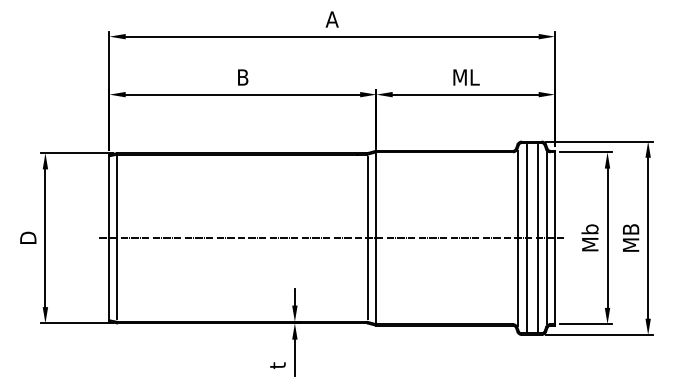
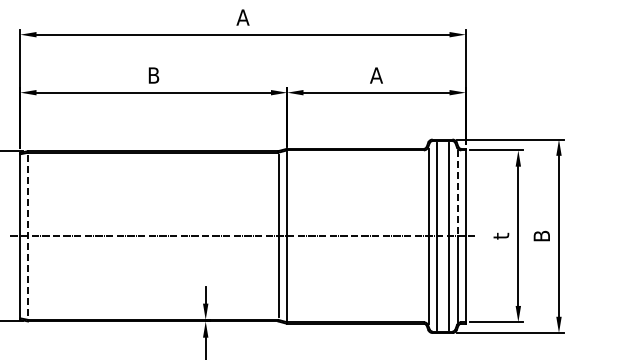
text: (466, 77) -> (377, 75), ML -> A
line: (547, 195) -> (458, 193), solid -> dashed
line: (117, 237) -> (28, 235), solid -> dashed
text: (589, 237) -> (500, 235), Mb -> t
text: (631, 237) -> (542, 235), MB -> B

